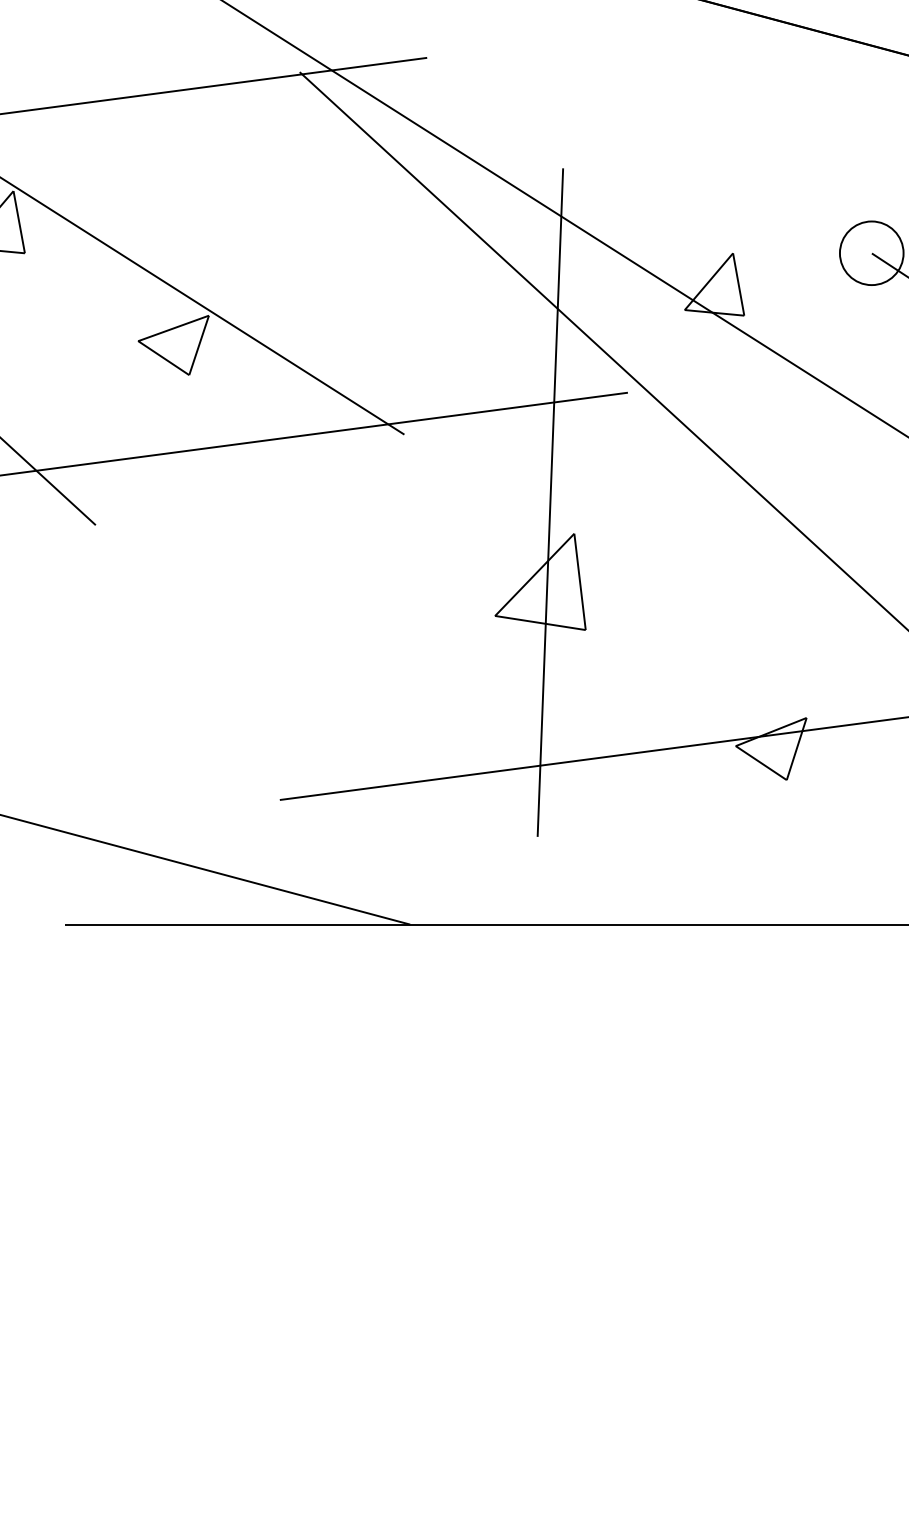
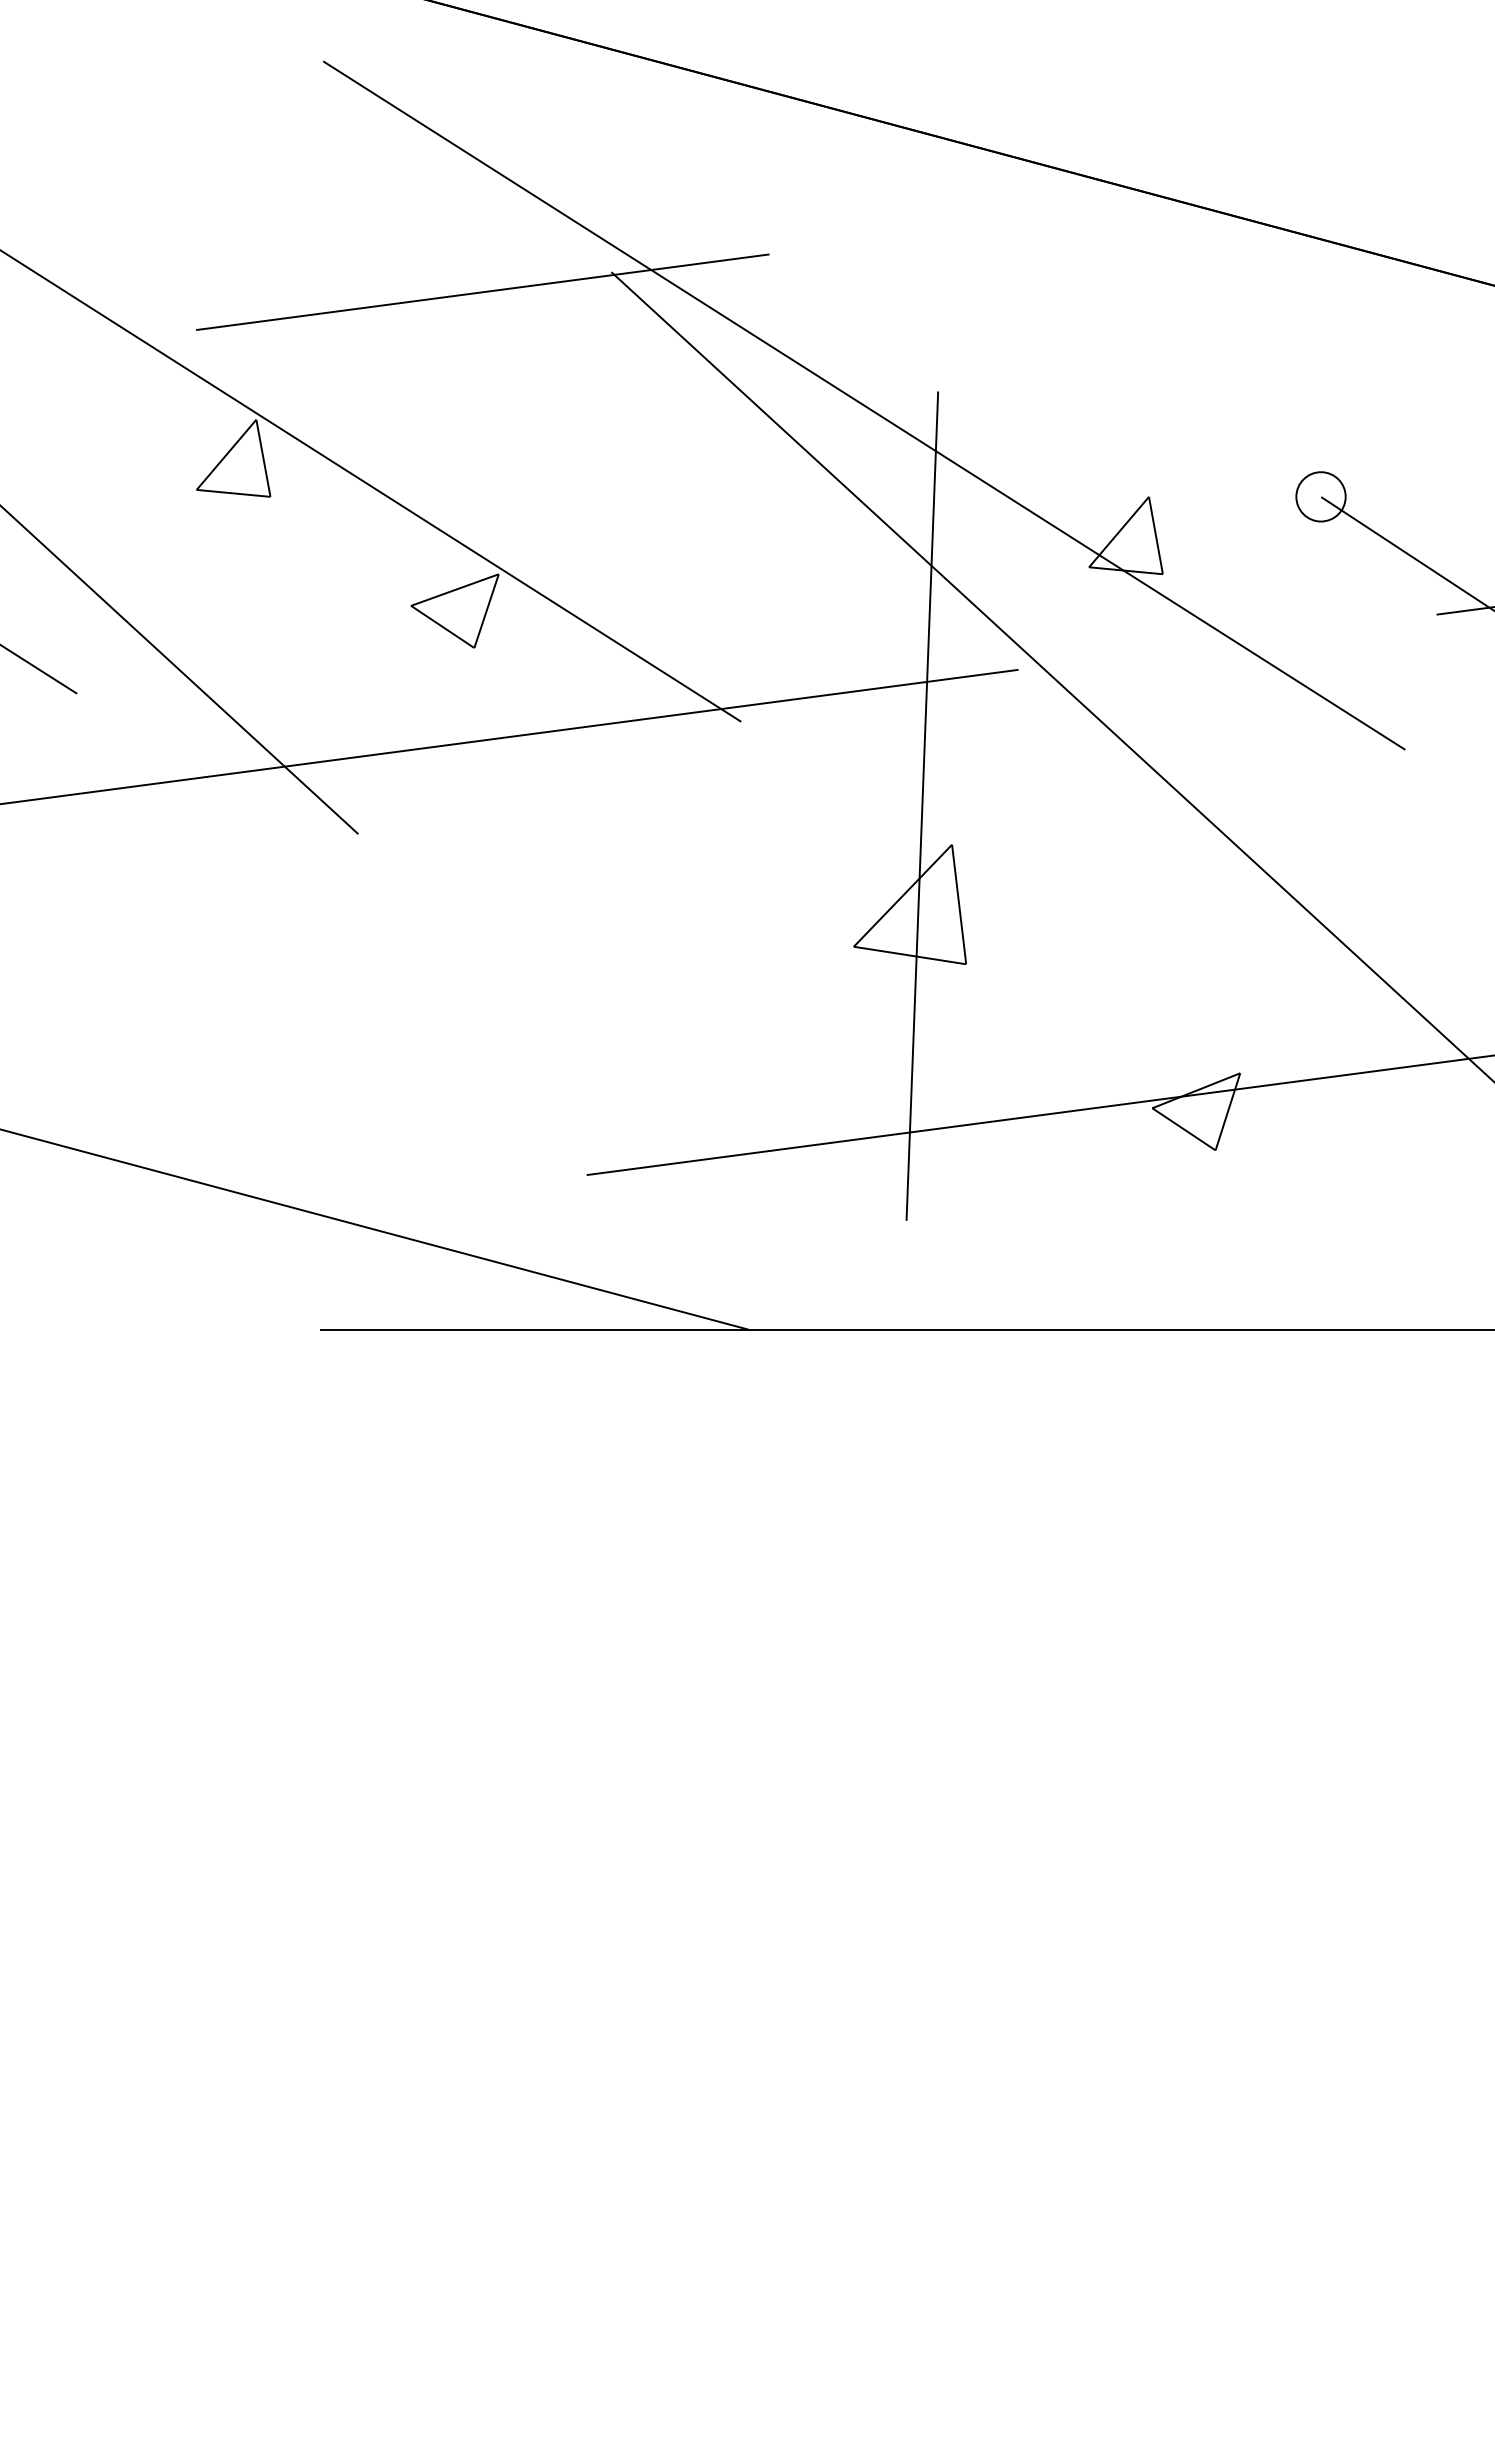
circle: (871, 253) -> (1320, 496), size x0.62

